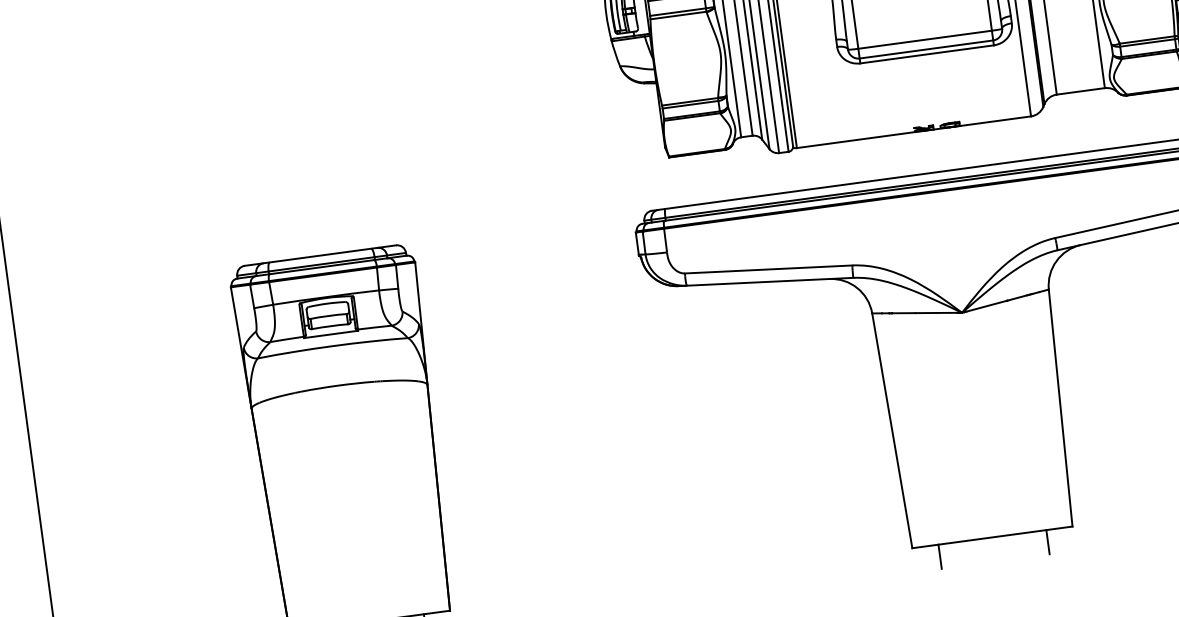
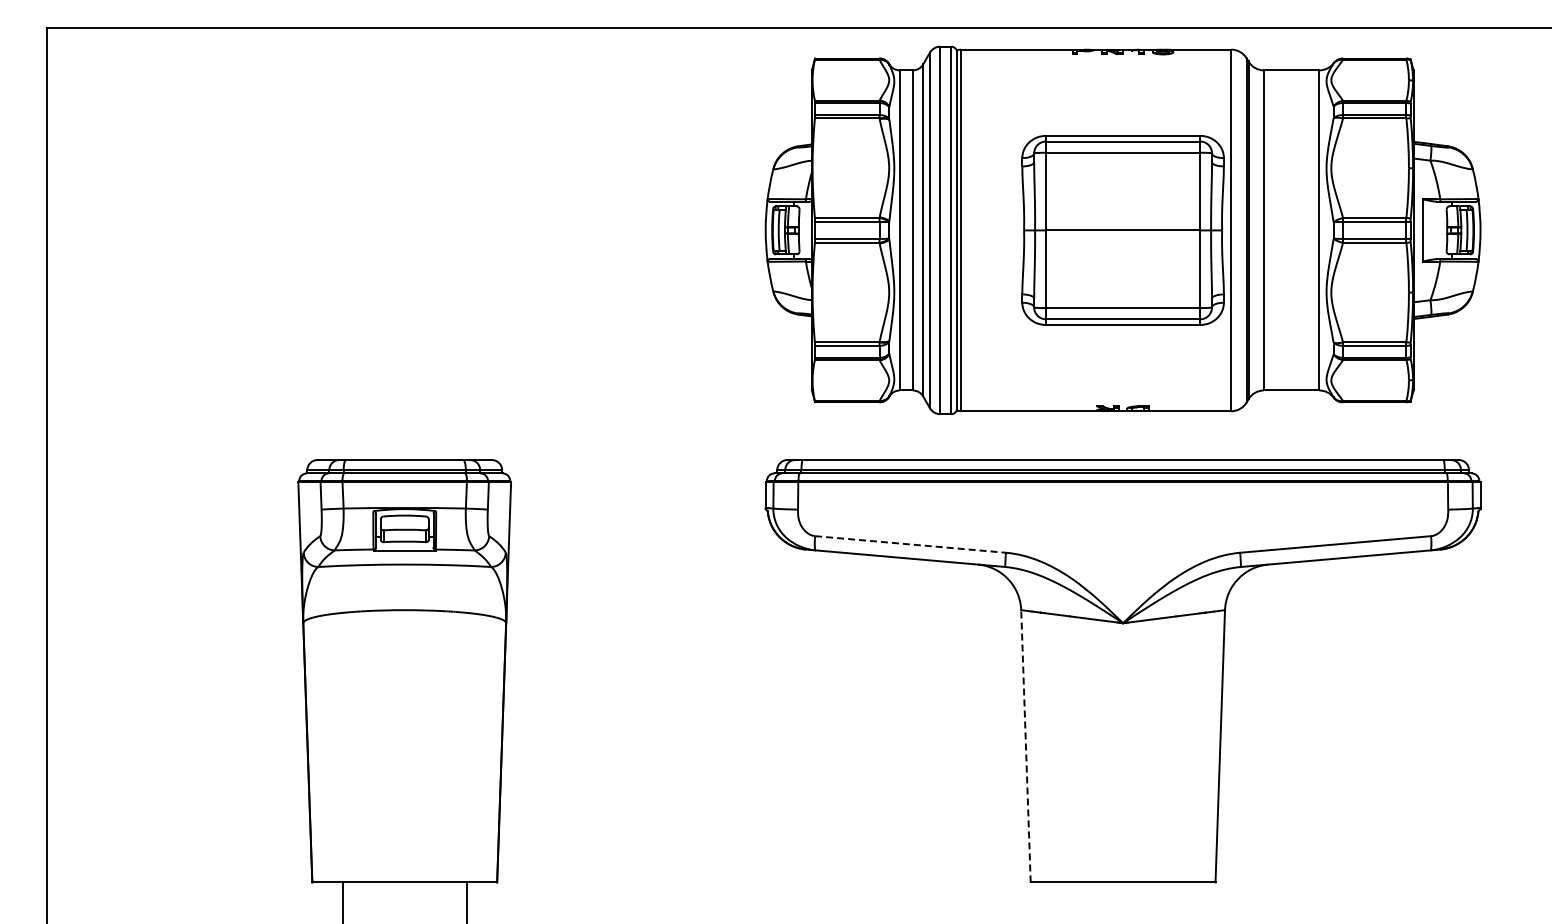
line: (768, 269) -> (910, 544), solid -> dashed
line: (891, 430) -> (1025, 745), solid -> dashed
line: (1048, 542) -> (1185, 896), removed
line: (939, 556) -> (1060, 896), removed

